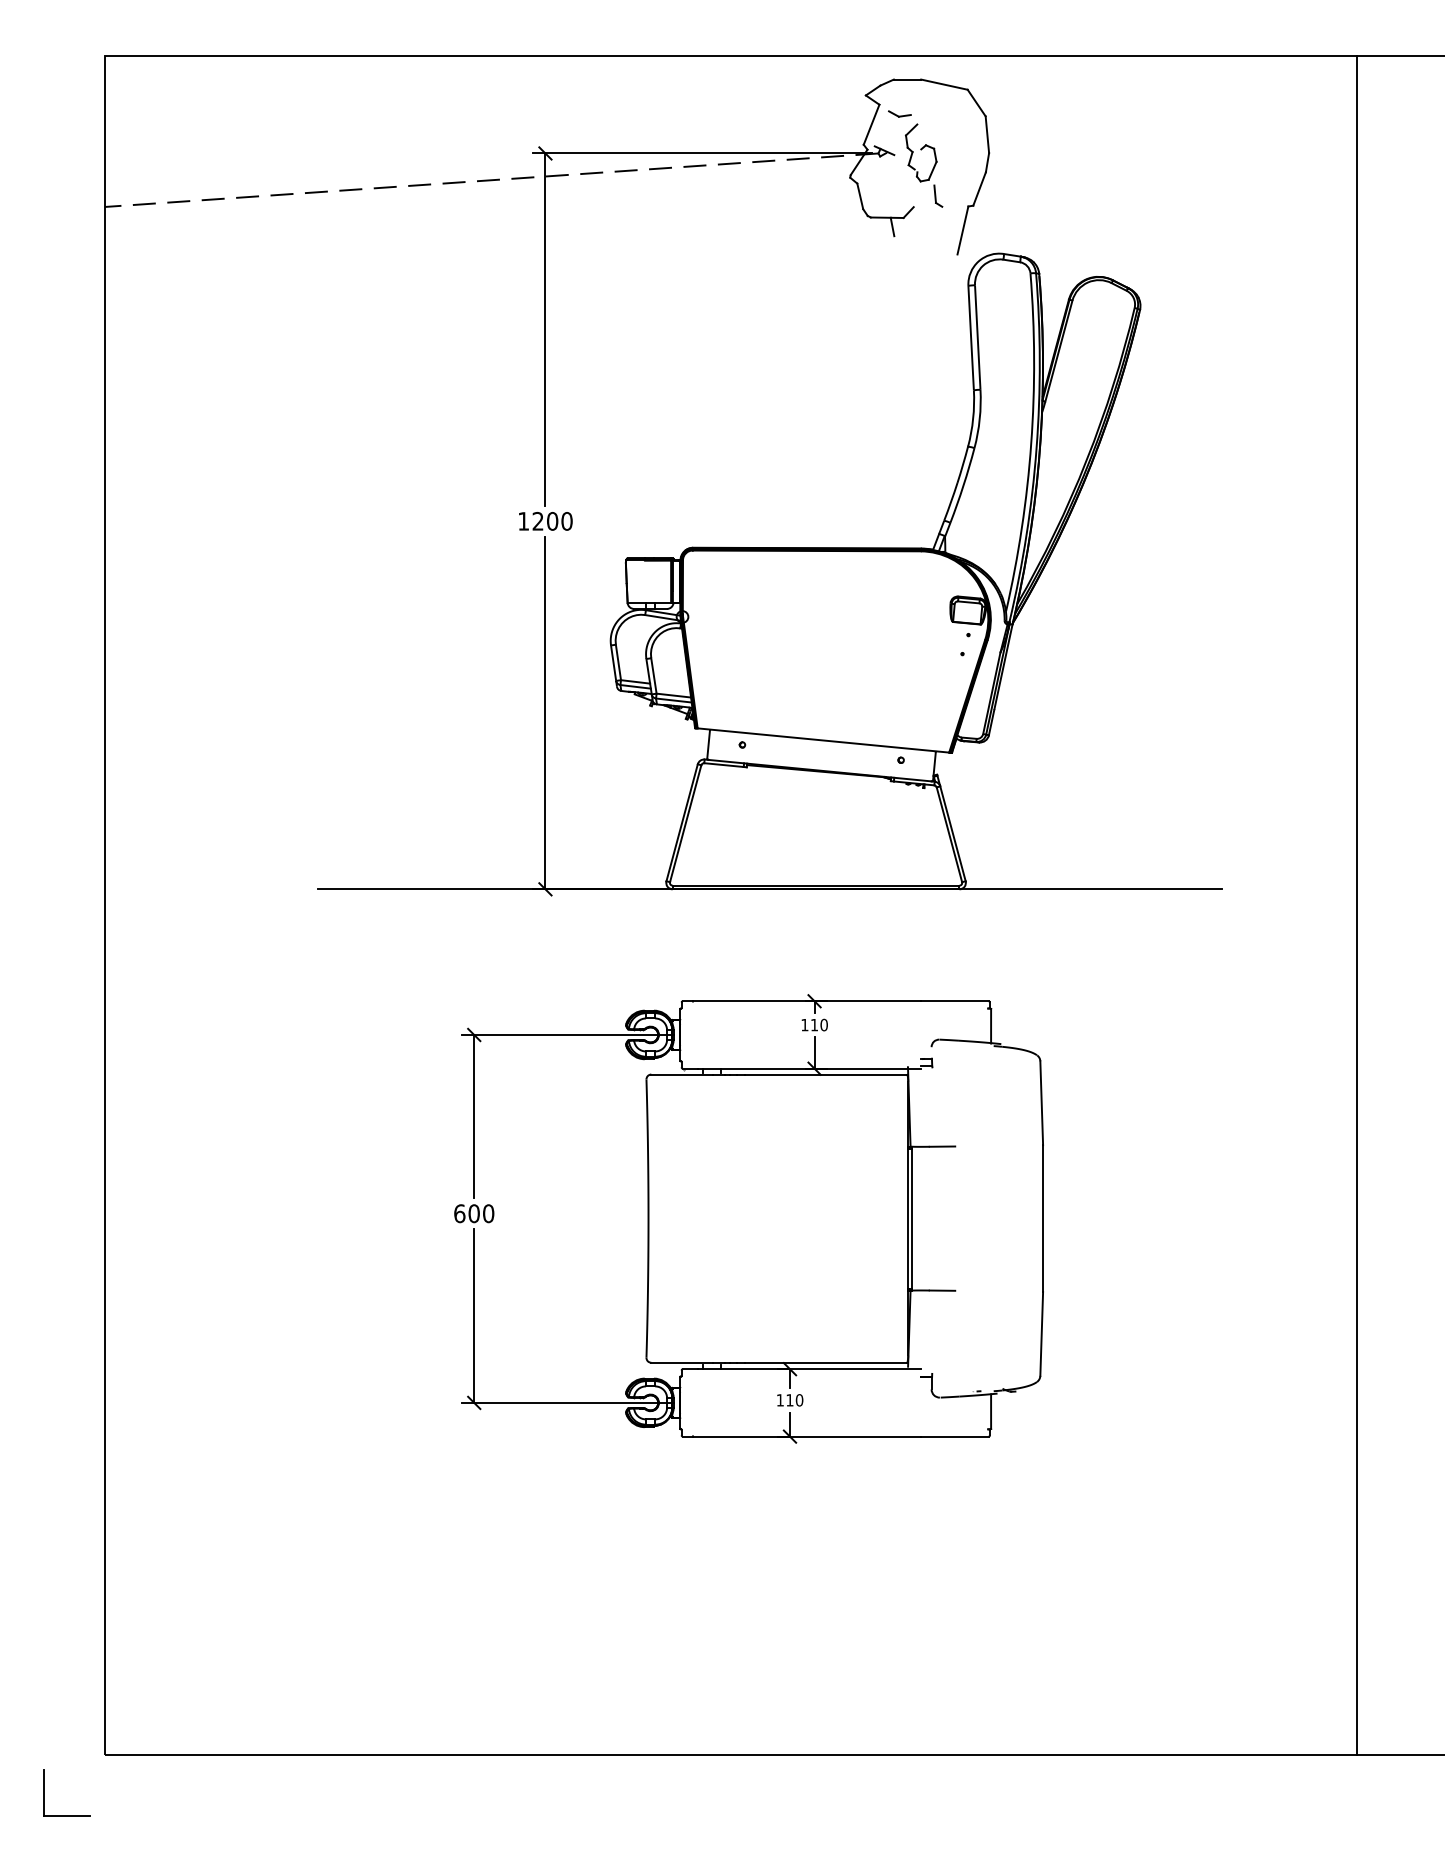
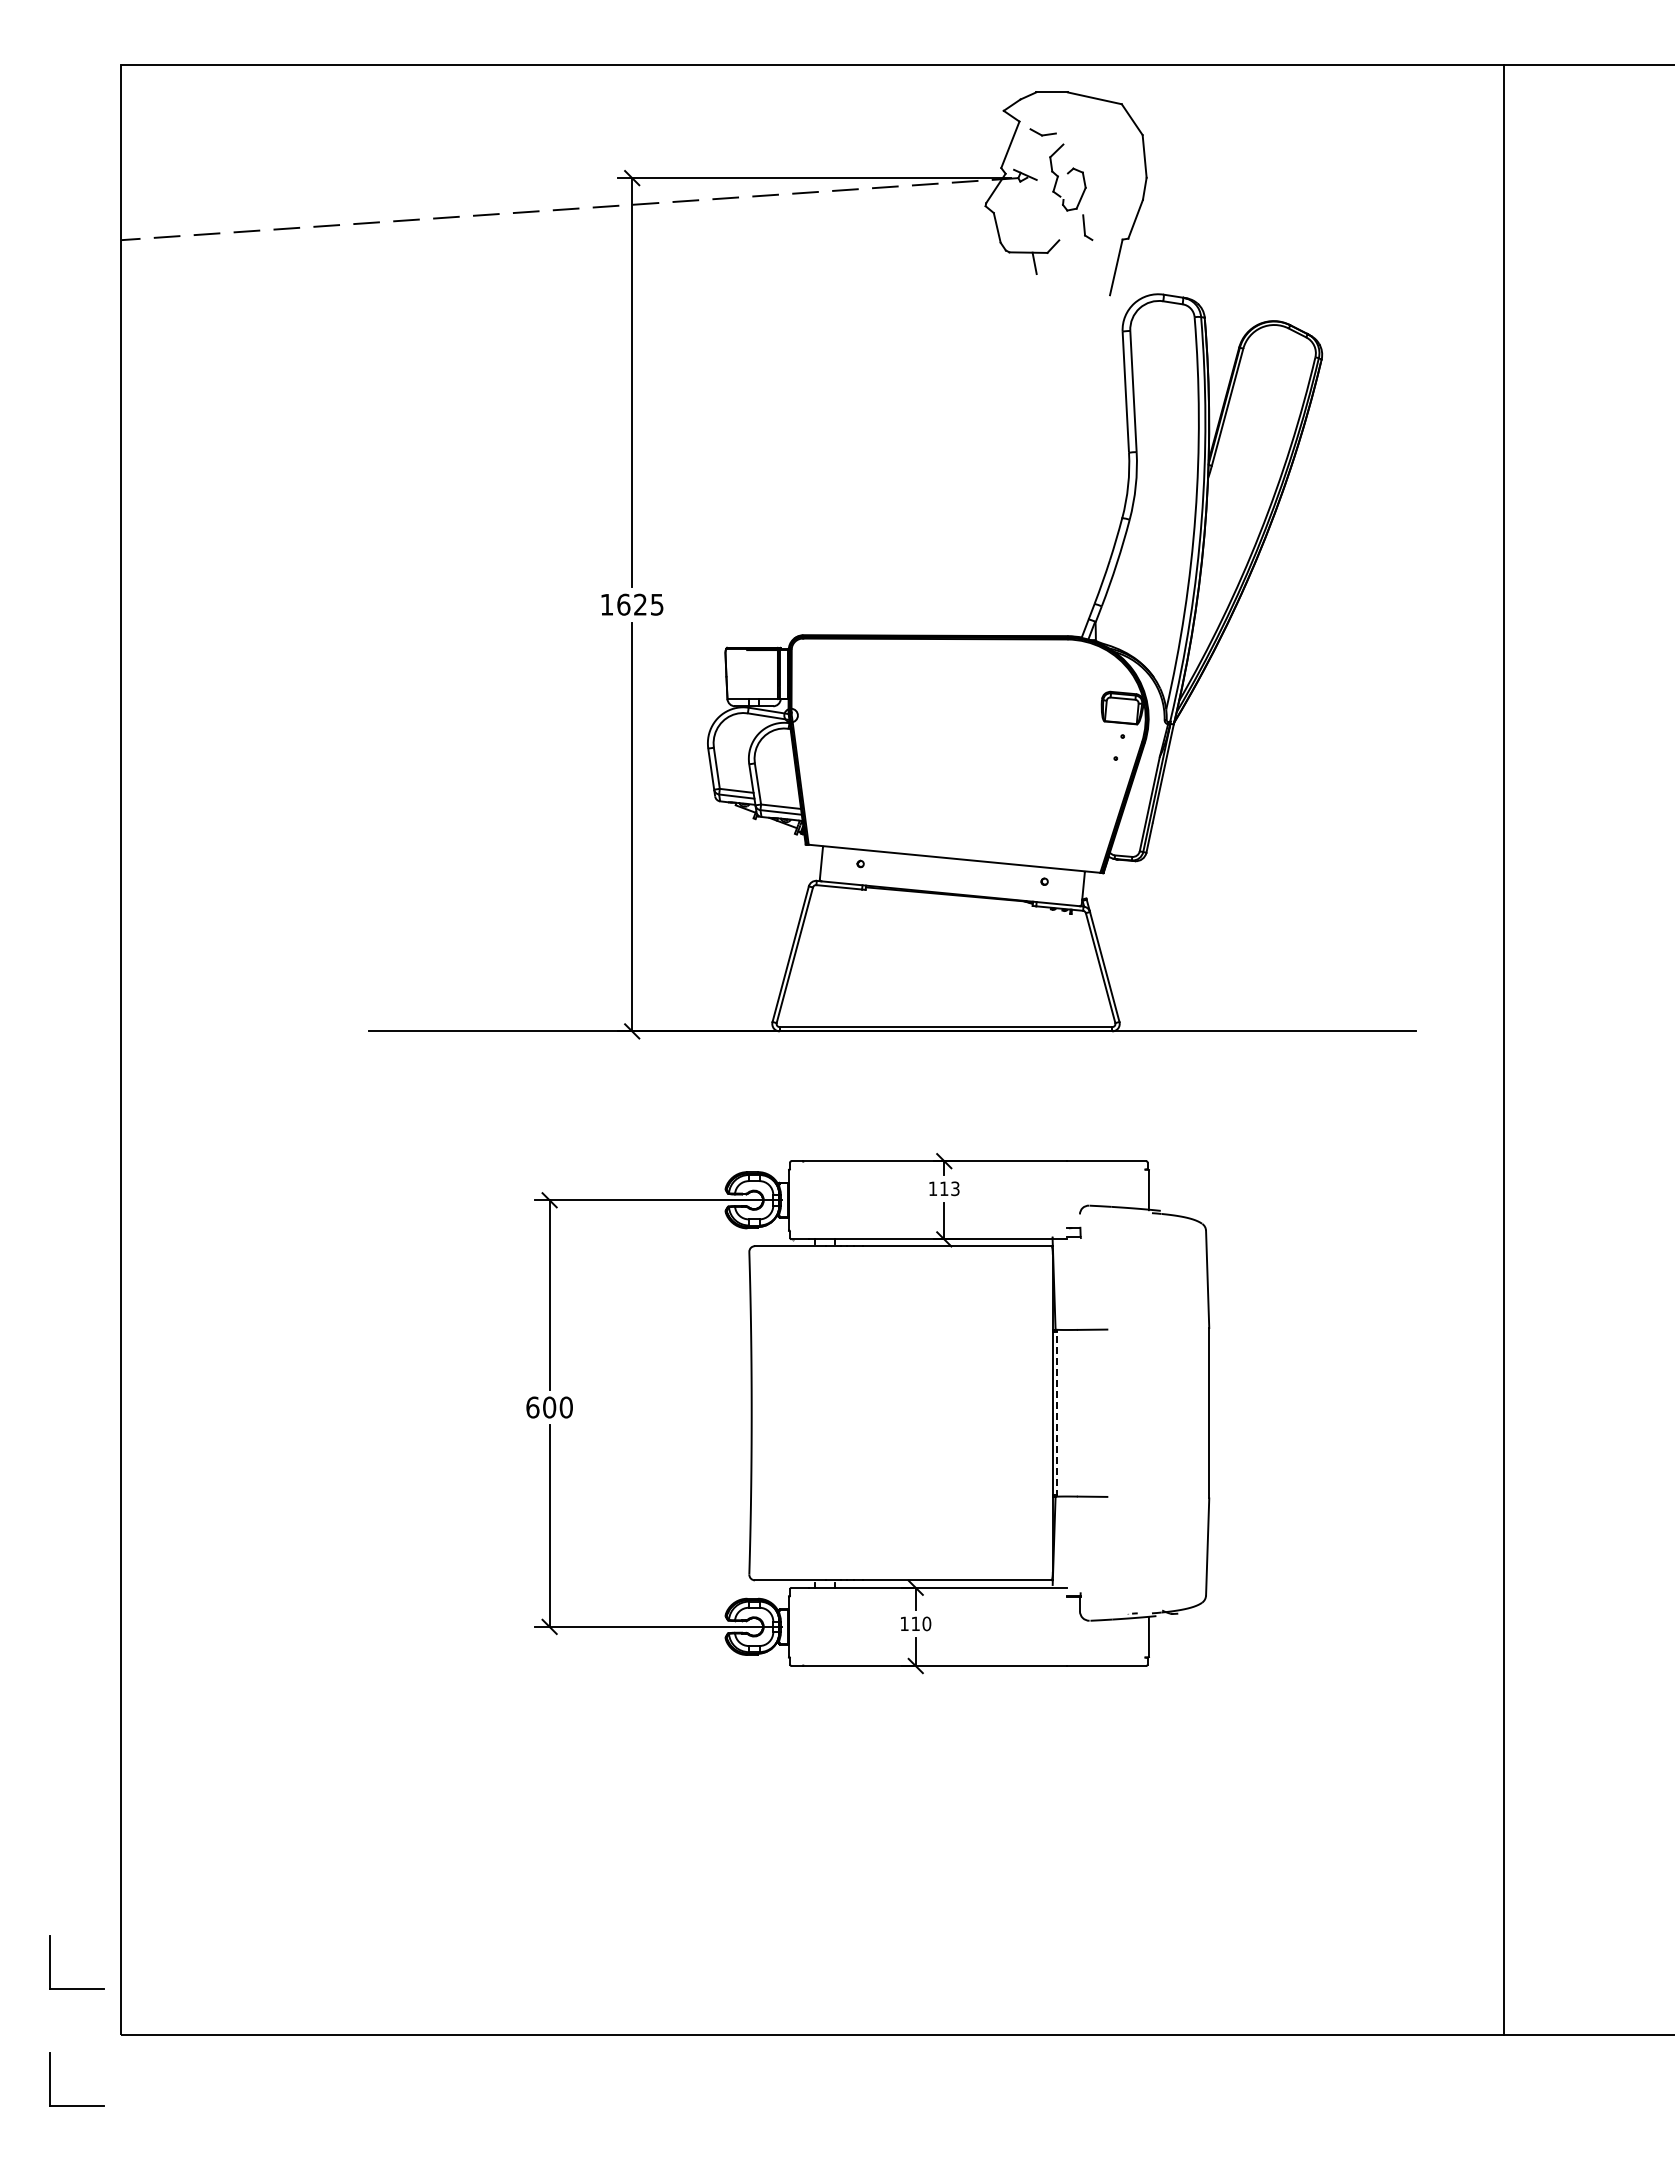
text: (552, 521) -> (640, 604), 1200 -> 1625
line: (1357, 904) -> (1504, 1049), moved
text: (824, 1024) -> (955, 1188), 110 -> 113
line: (912, 1218) -> (1057, 1412), solid -> dashed
part: (43, 1692) -> (50, 1962), added

